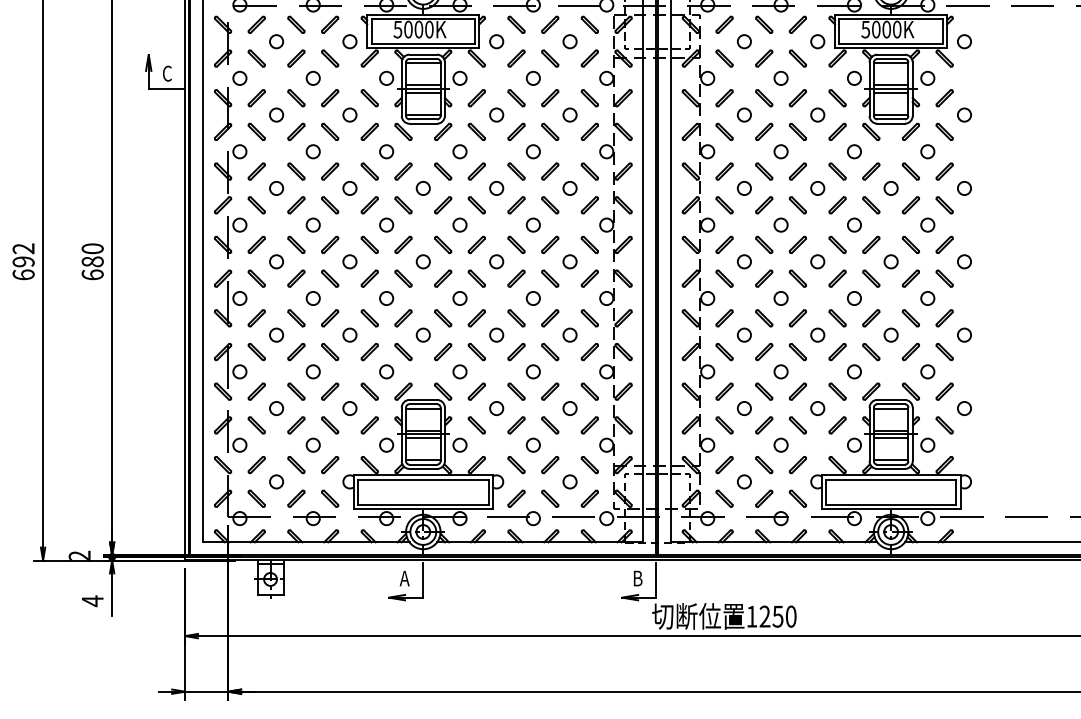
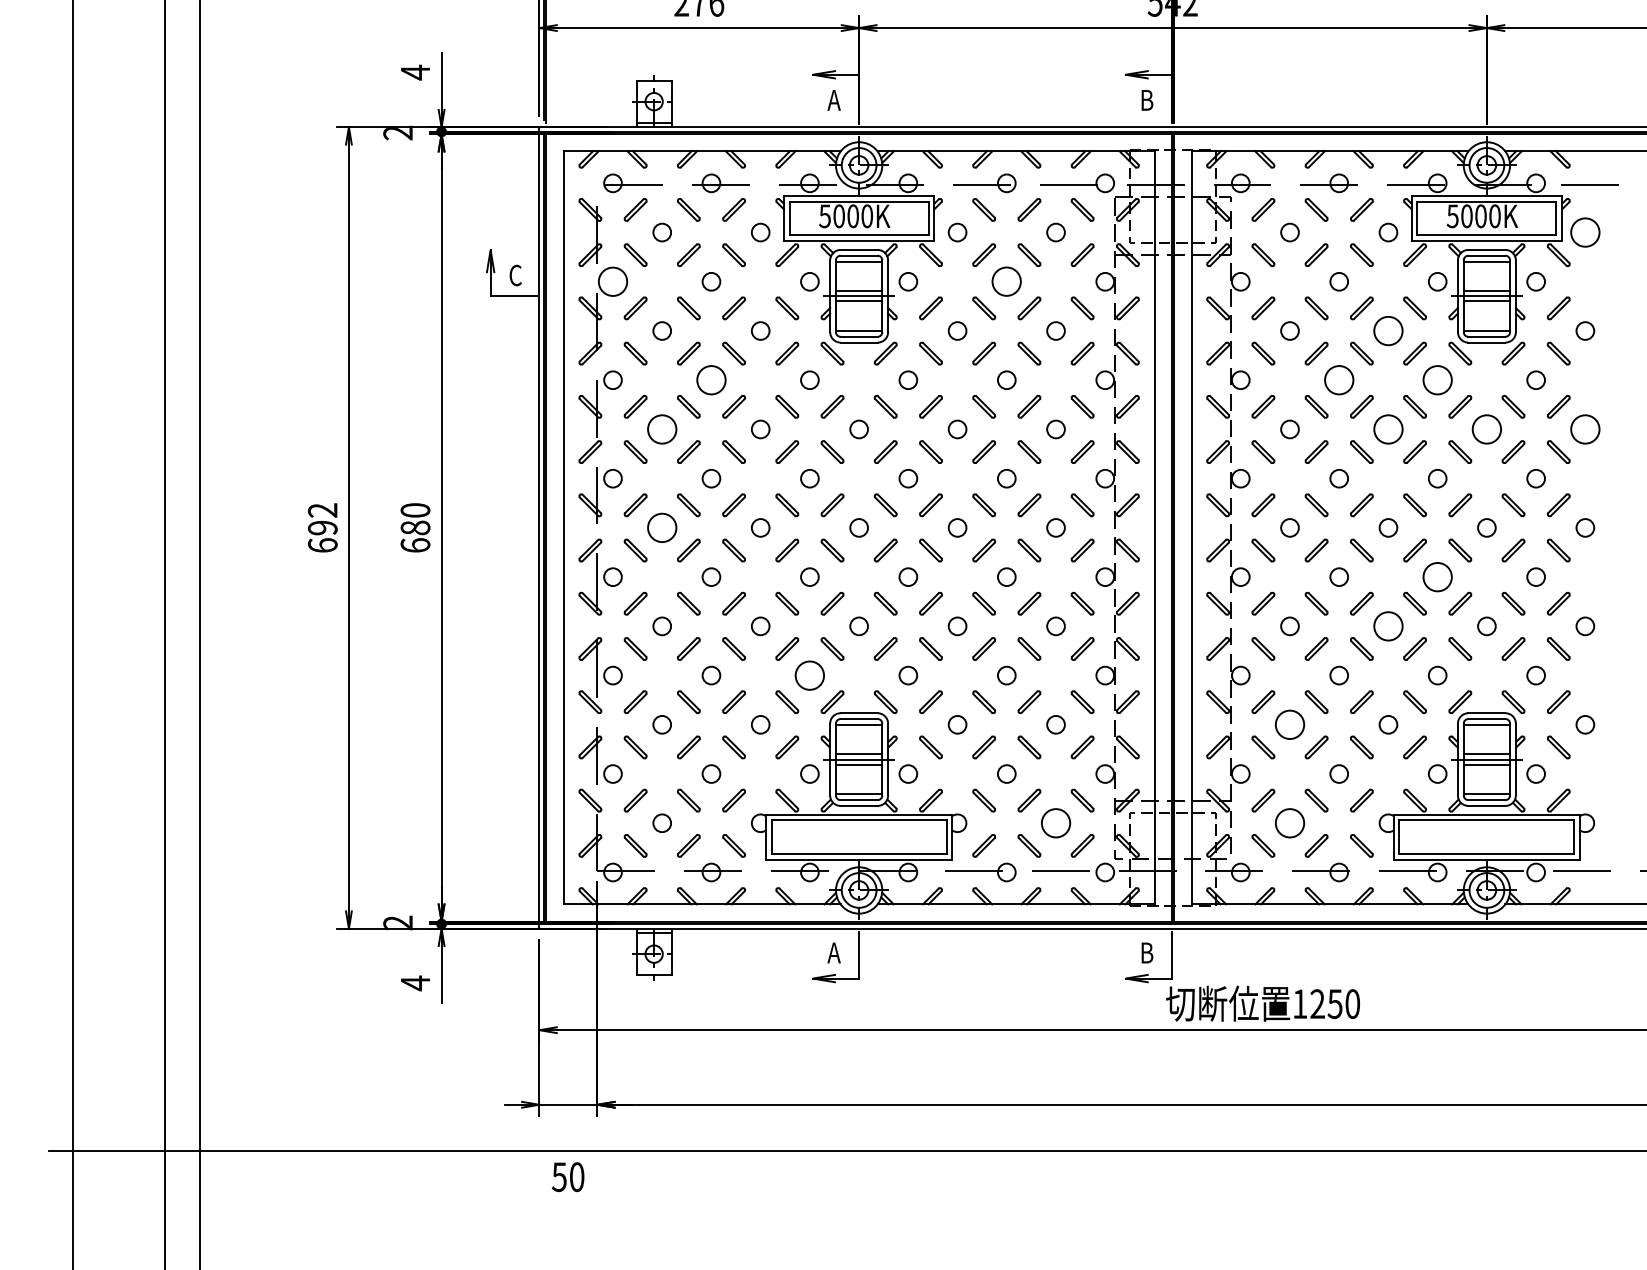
circle: (964, 41) -> (1585, 232), size x1.6
circle: (239, 78) -> (612, 281), size x1.6
circle: (533, 78) -> (1006, 281), size x1.6
circle: (817, 114) -> (1388, 330), size x1.6
circle: (313, 151) -> (711, 380), size x1.6
circle: (781, 151) -> (1339, 380), size x1.6
circle: (854, 151) -> (1437, 380), size x1.6
circle: (276, 188) -> (662, 429), size x1.6
circle: (817, 188) -> (1388, 429), size x1.6
circle: (890, 188) -> (1486, 429), size x1.6
circle: (964, 188) -> (1585, 429), size x1.6
circle: (276, 261) -> (662, 527), size x1.6
circle: (854, 298) -> (1437, 577), size x1.6
circle: (817, 335) -> (1388, 626), size x1.6
circle: (386, 371) -> (809, 675), size x1.6
circle: (744, 408) -> (1289, 724), size x1.6
circle: (569, 482) -> (1055, 823), size x1.6
circle: (744, 482) -> (1289, 823), size x1.6

